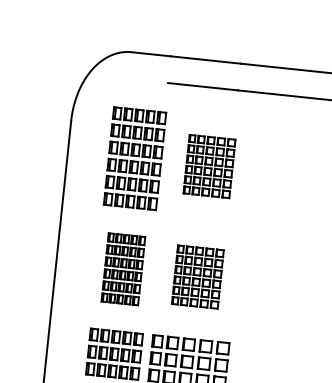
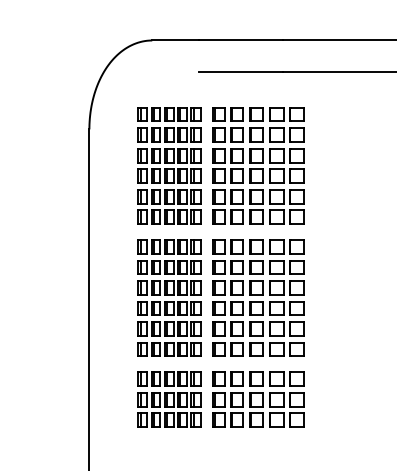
part: (209, 166) -> (258, 165), size x1.67
part: (123, 268) -> (169, 297), size x1.43
part: (197, 276) -> (258, 297), size x1.67

